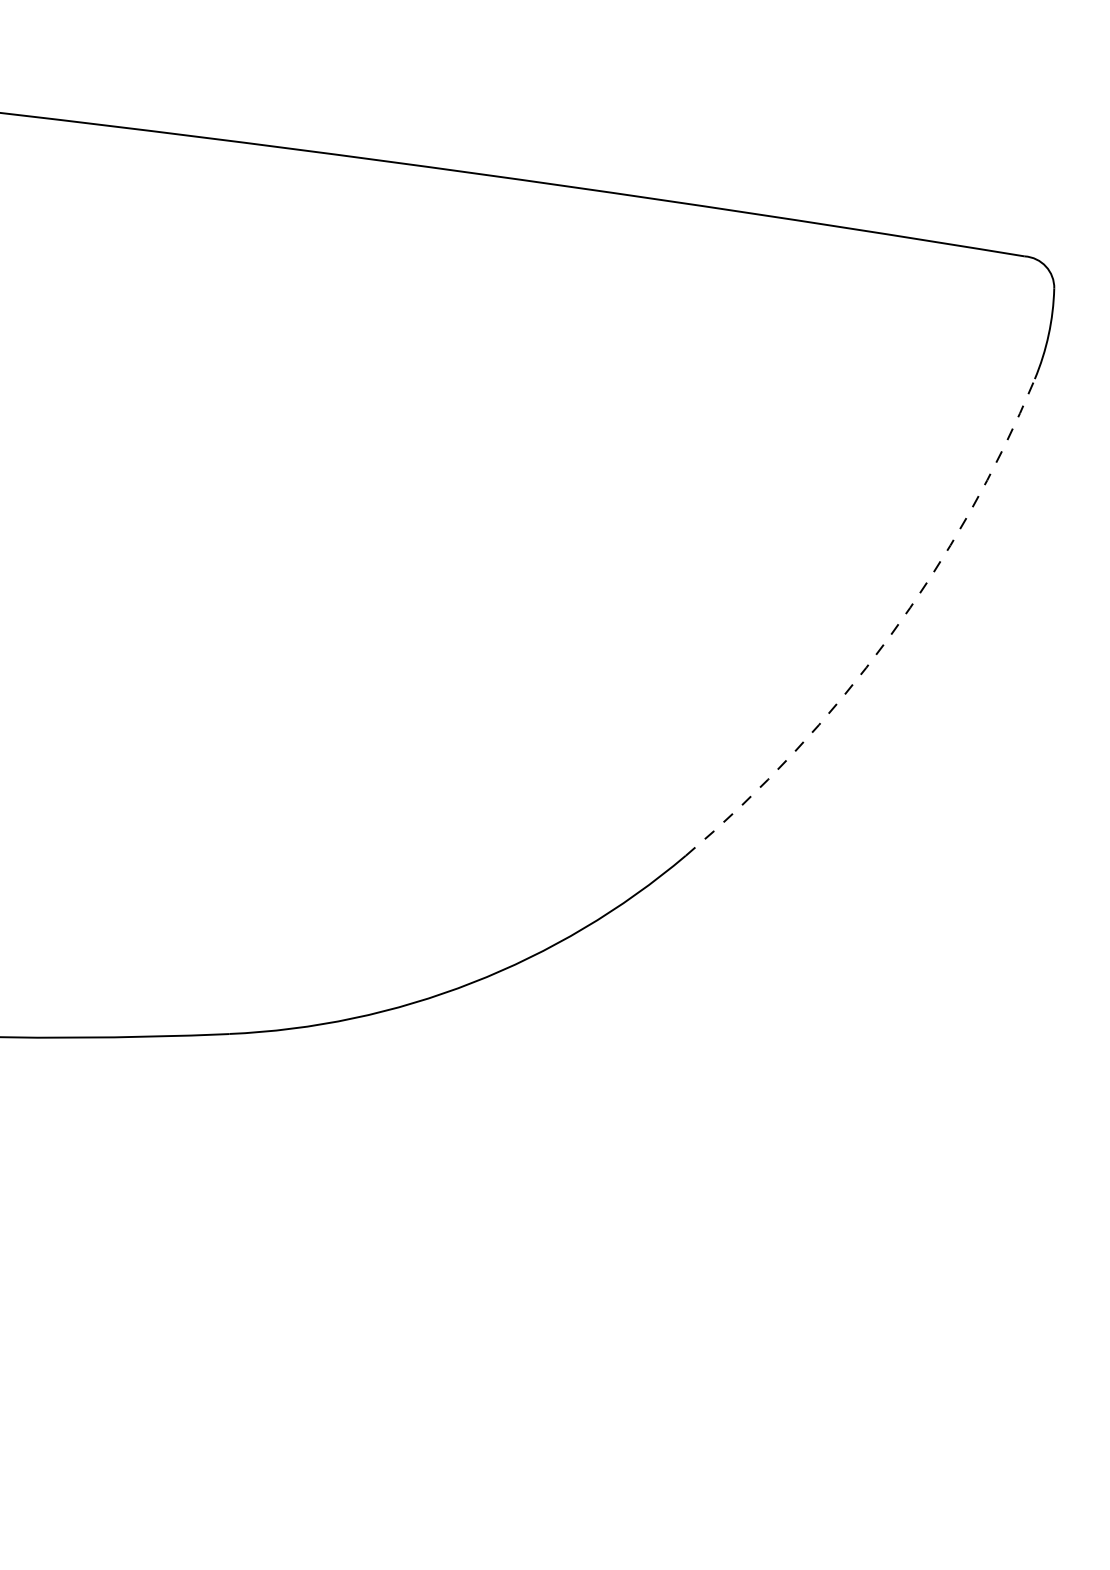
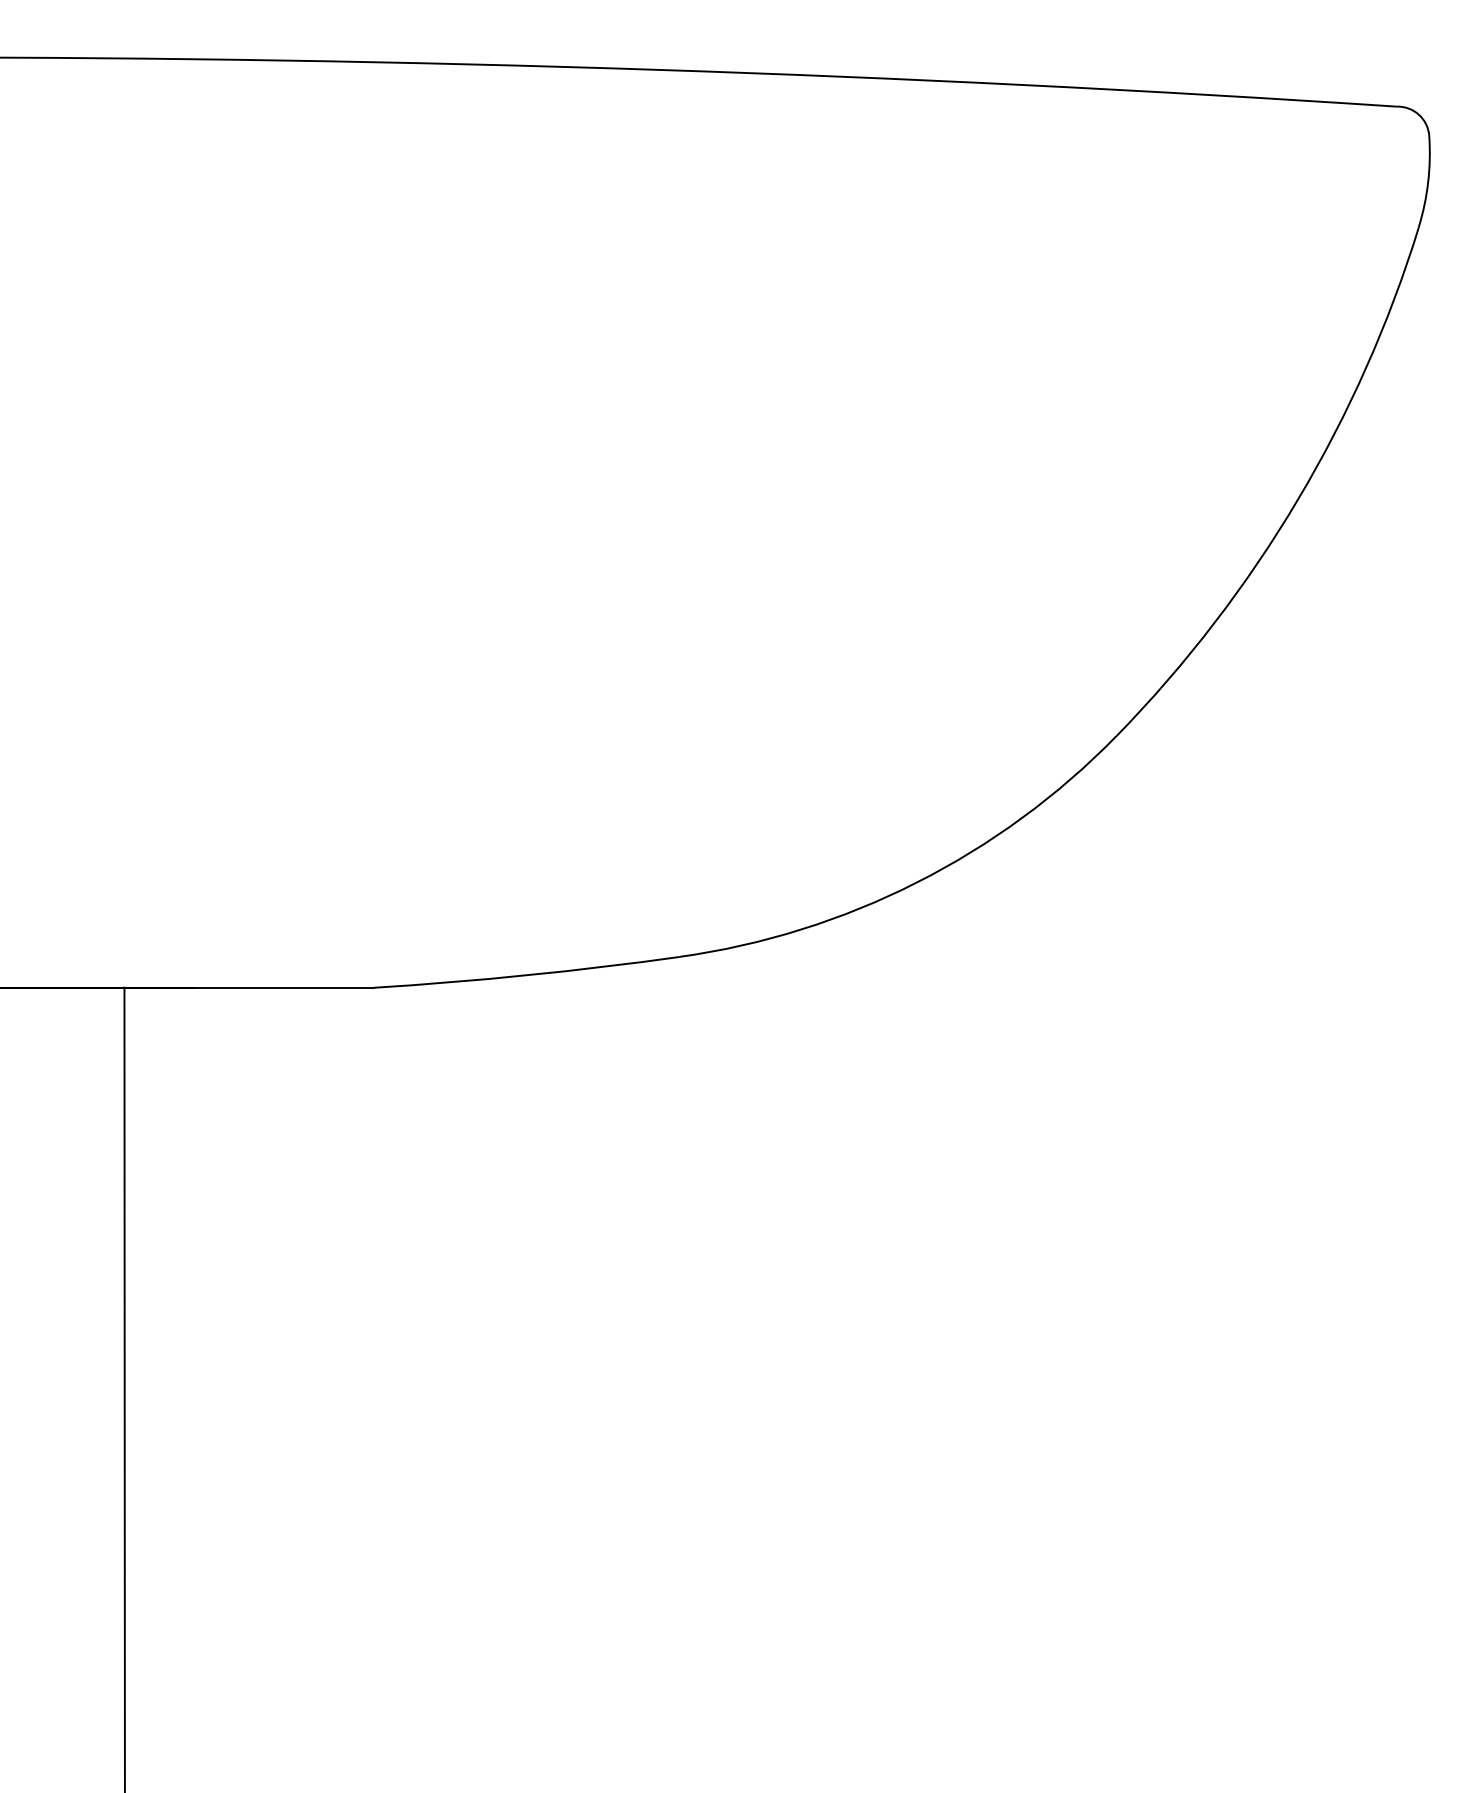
arc: (888, 637) -> (1297, 499), dashed -> solid

